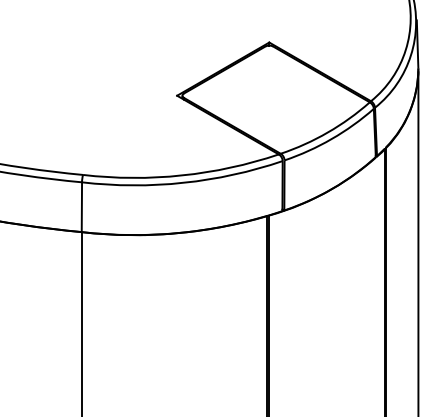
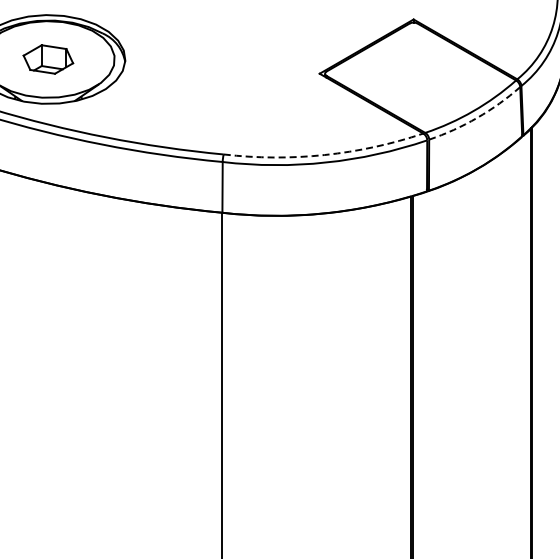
arc: (331, 138) -> (477, 117), solid -> dashed
arc: (181, 175) -> (324, 155), solid -> dashed

